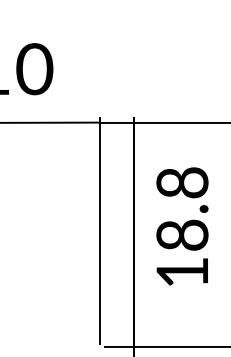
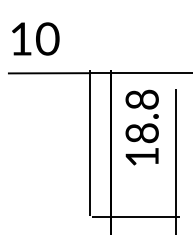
text: (181, 226) -> (141, 127), moved

